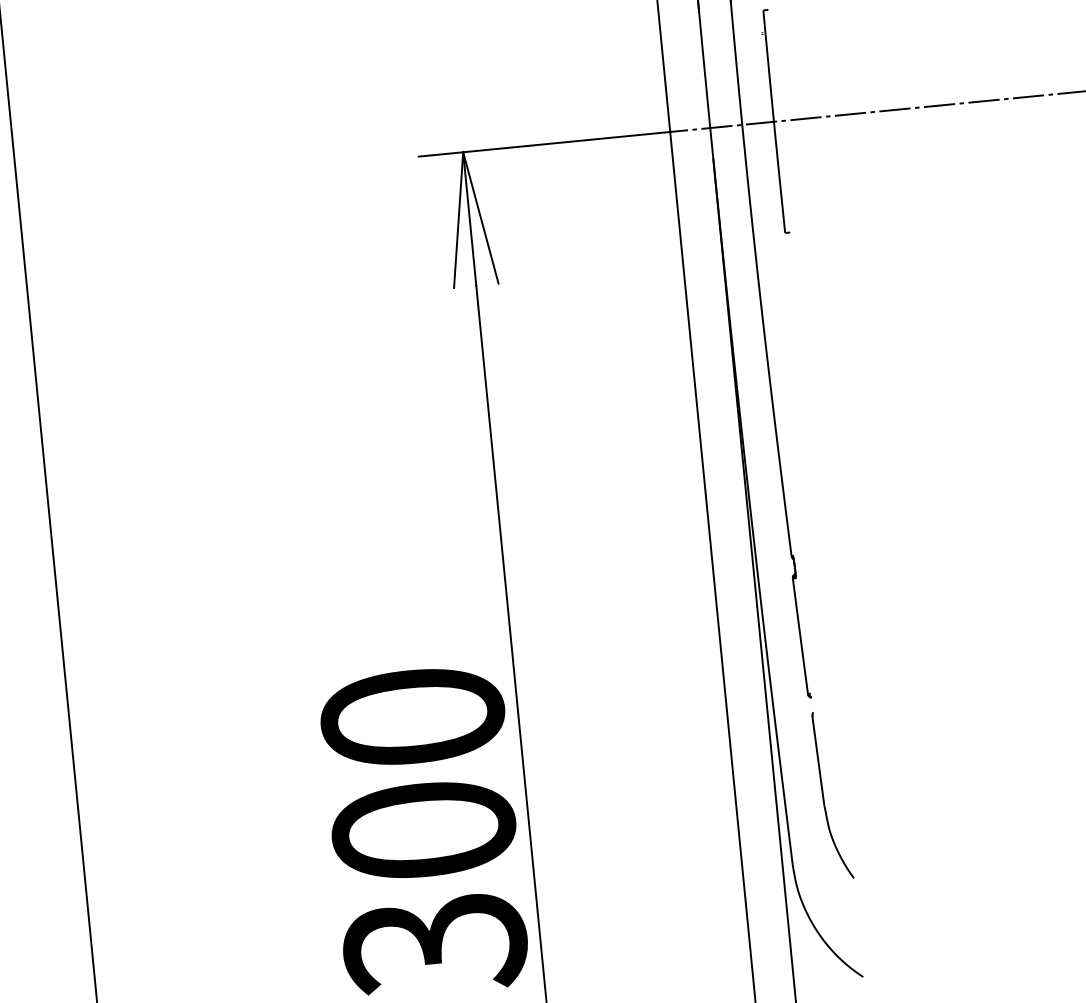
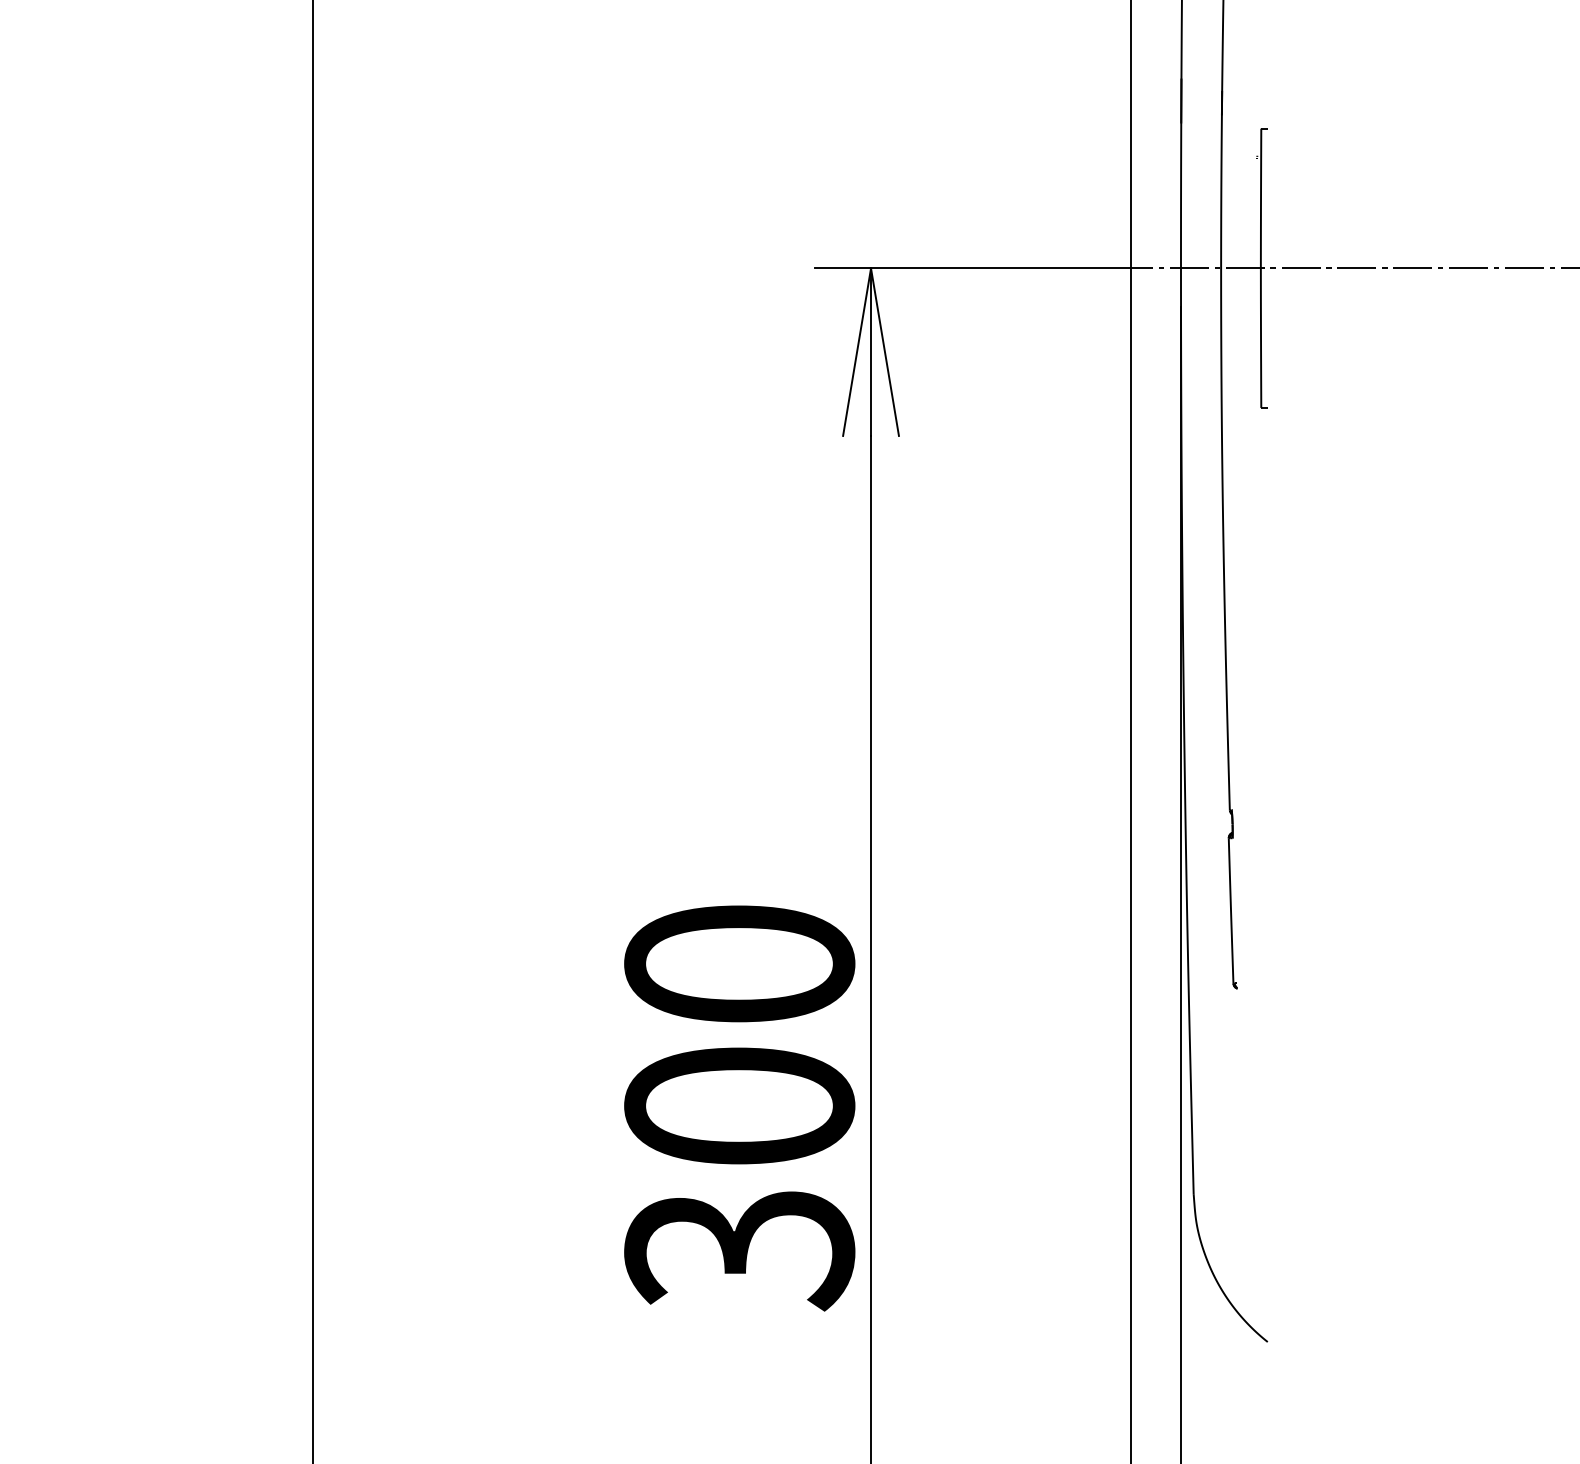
part: (823, 796) -> (1240, 1112), removed

